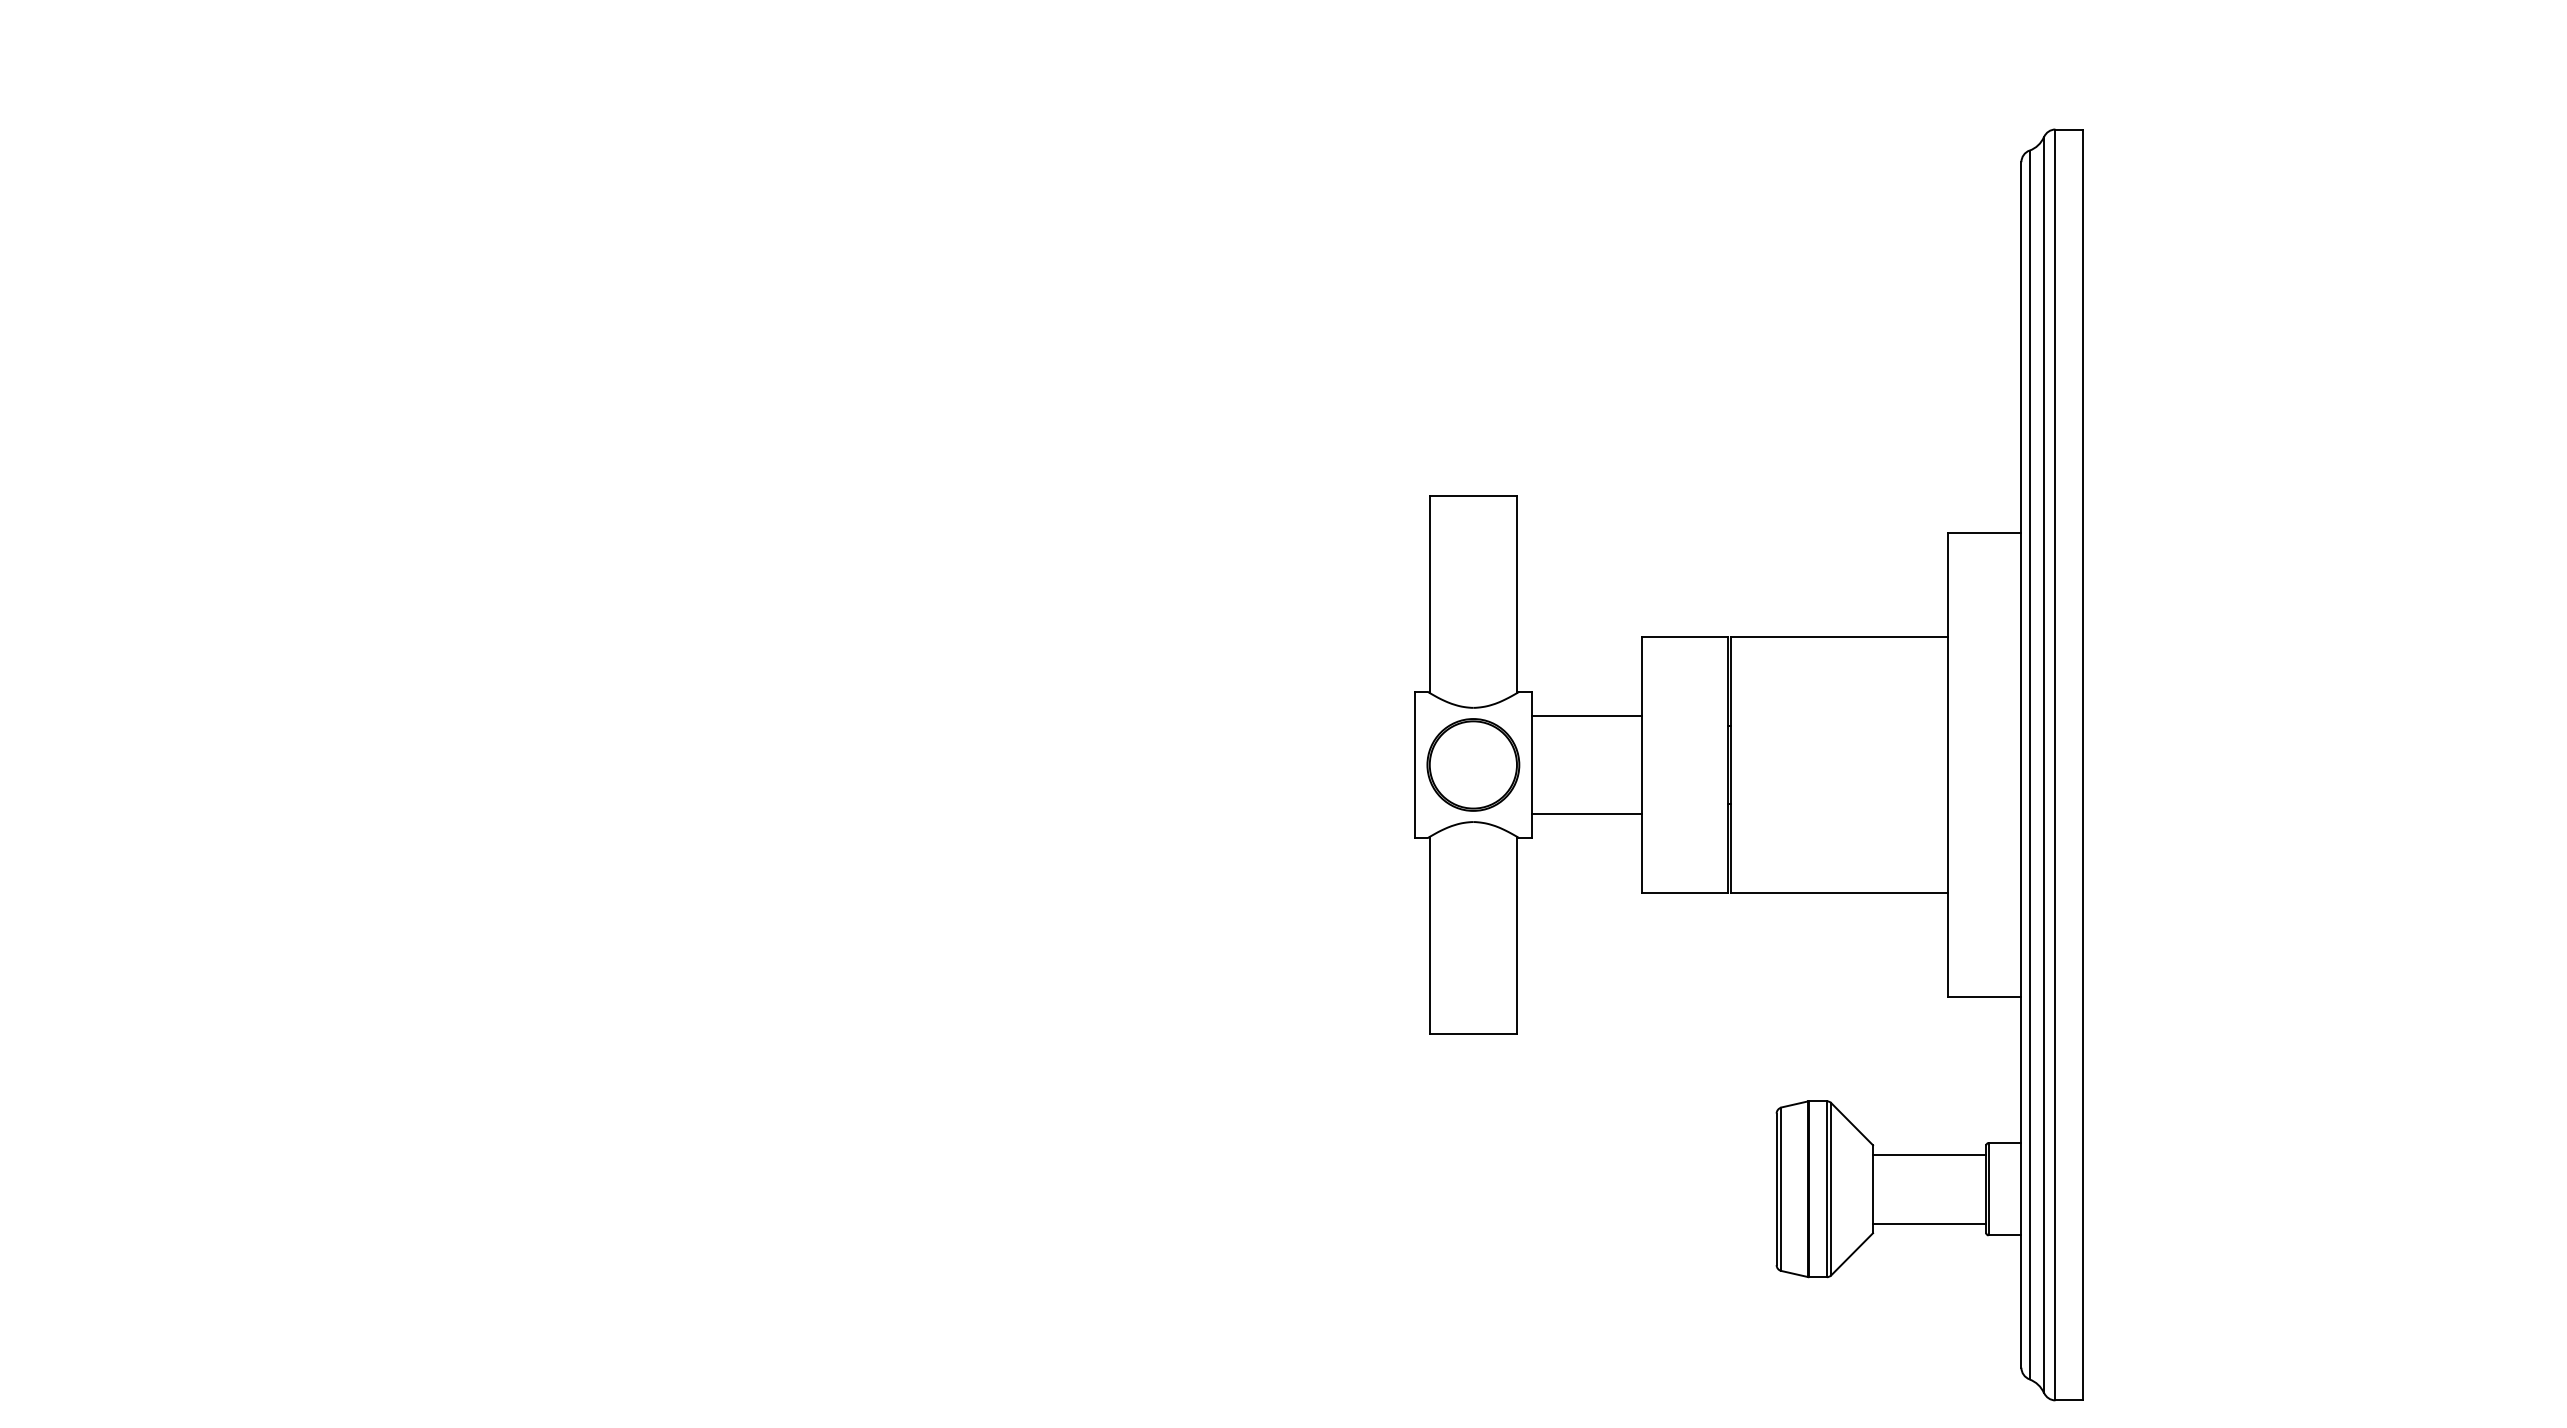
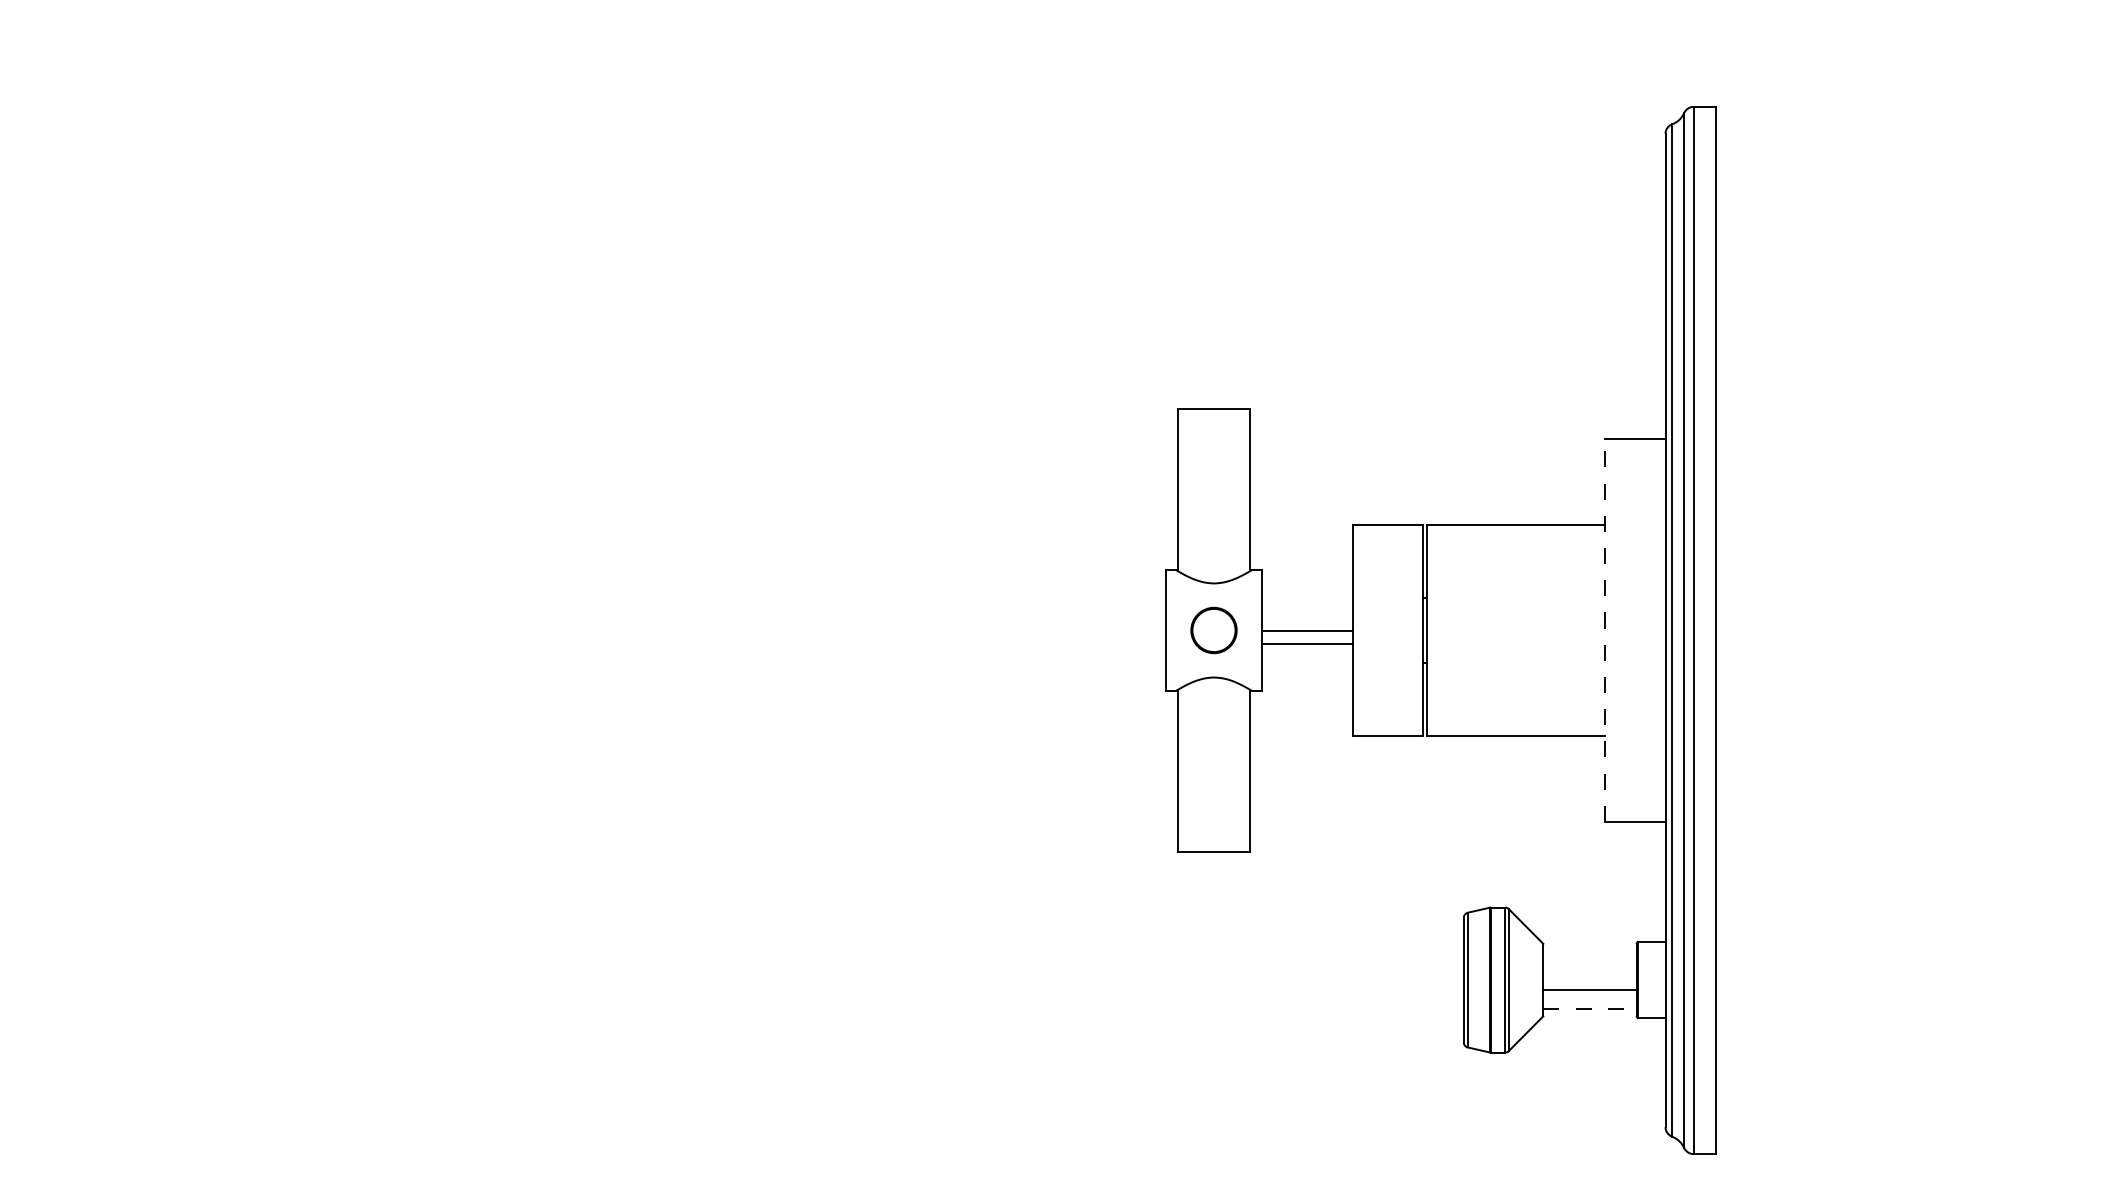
line: (1586, 716) -> (1307, 644), moved
part: (1473, 764) -> (1214, 630), size x0.6
line: (1948, 764) -> (1605, 630), solid -> dashed
line: (1586, 813) -> (1307, 630), moved
line: (1929, 1154) -> (1589, 990), moved
line: (1929, 1223) -> (1589, 1008), solid -> dashed

